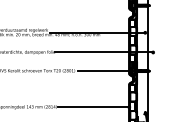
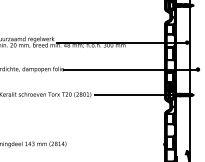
line: (93, 107) -> (116, 144), removed

